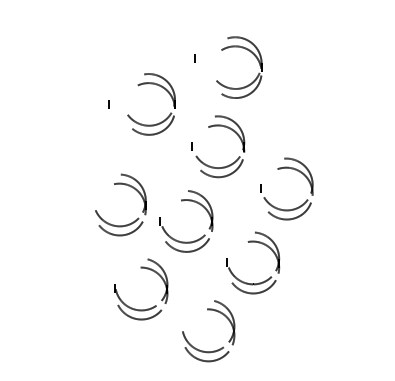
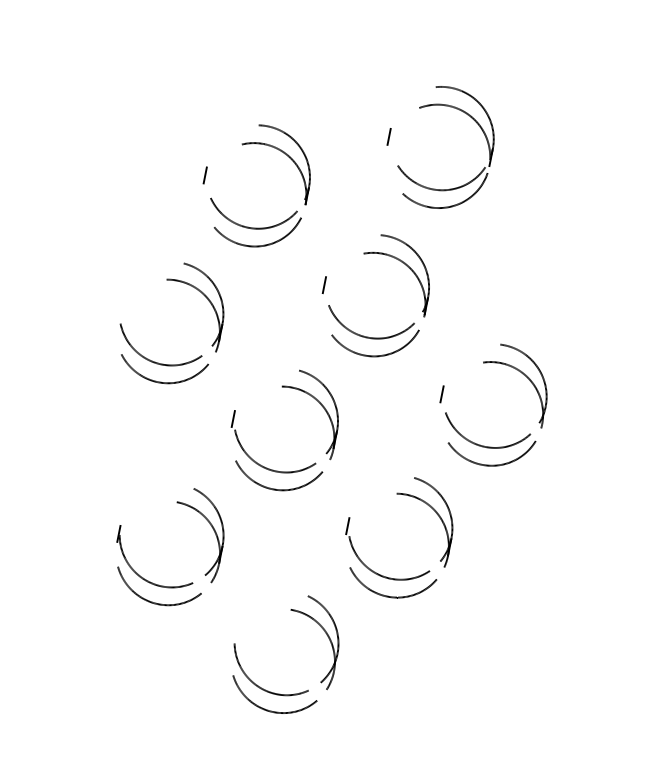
line: (194, 58) -> (387, 136), moved
line: (108, 104) -> (204, 175), moved
part: (125, 185) -> (188, 286), moved

